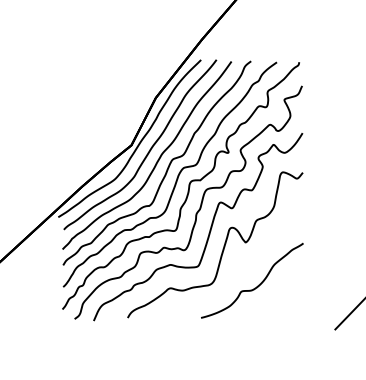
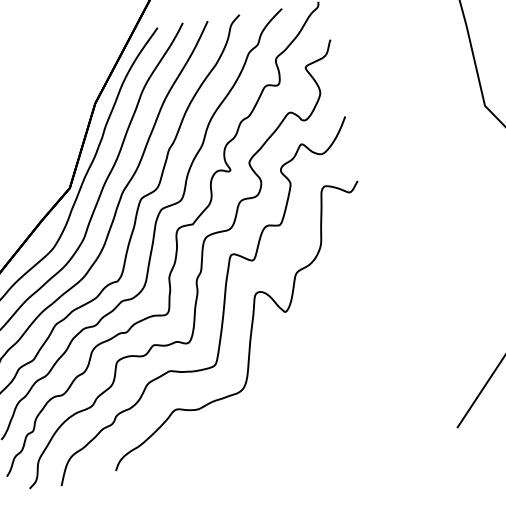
curve: (257, 285) -> (317, 378), removed

